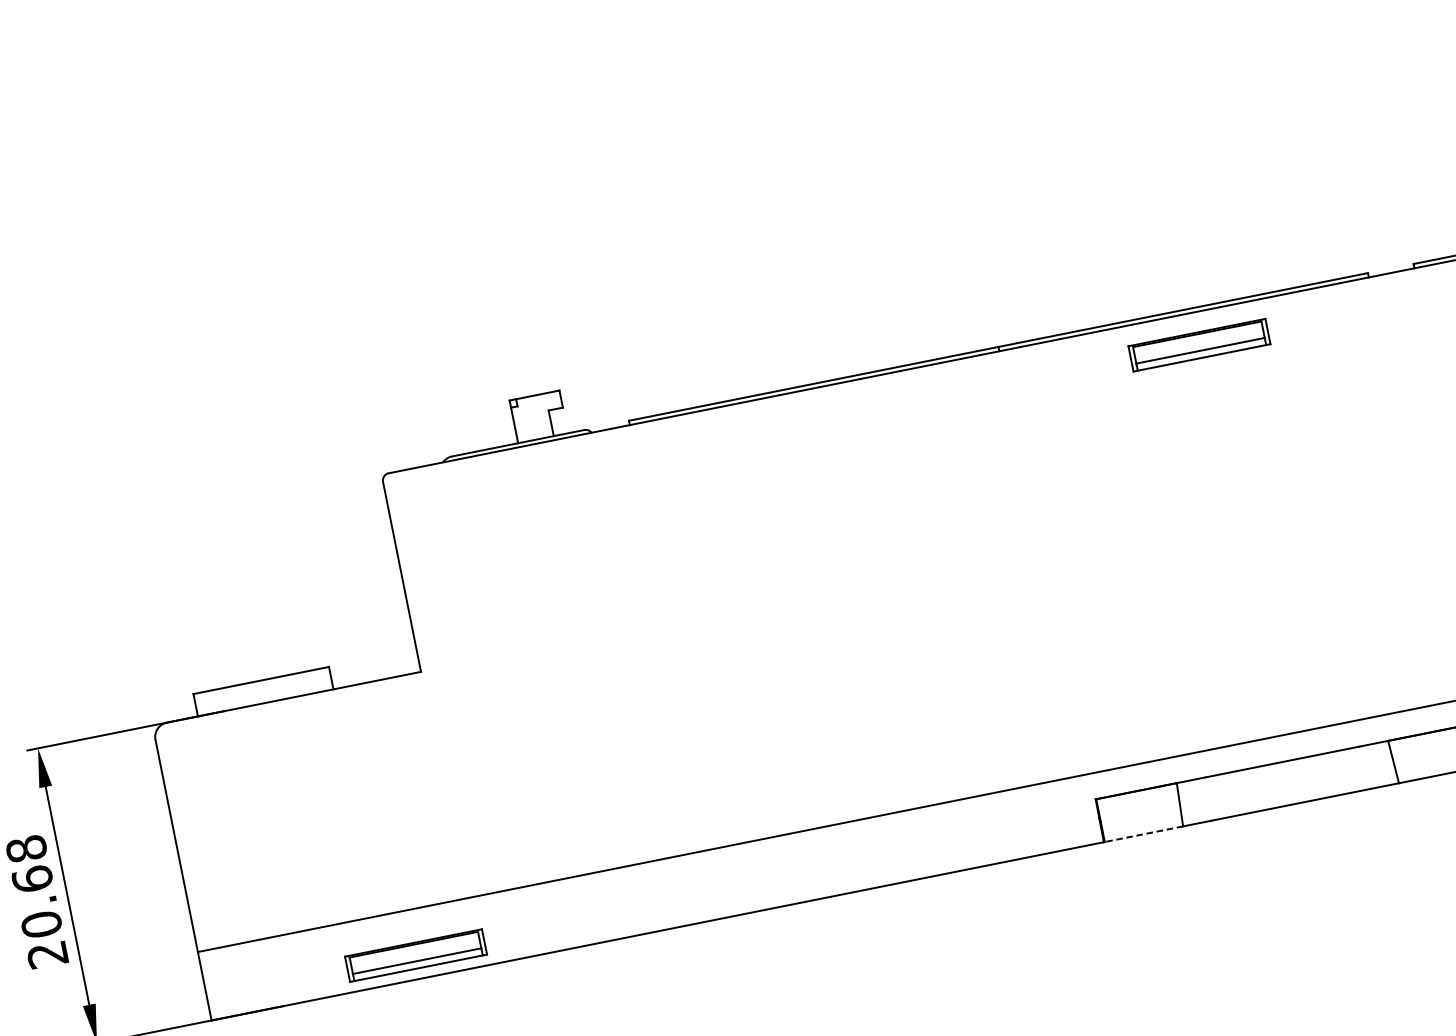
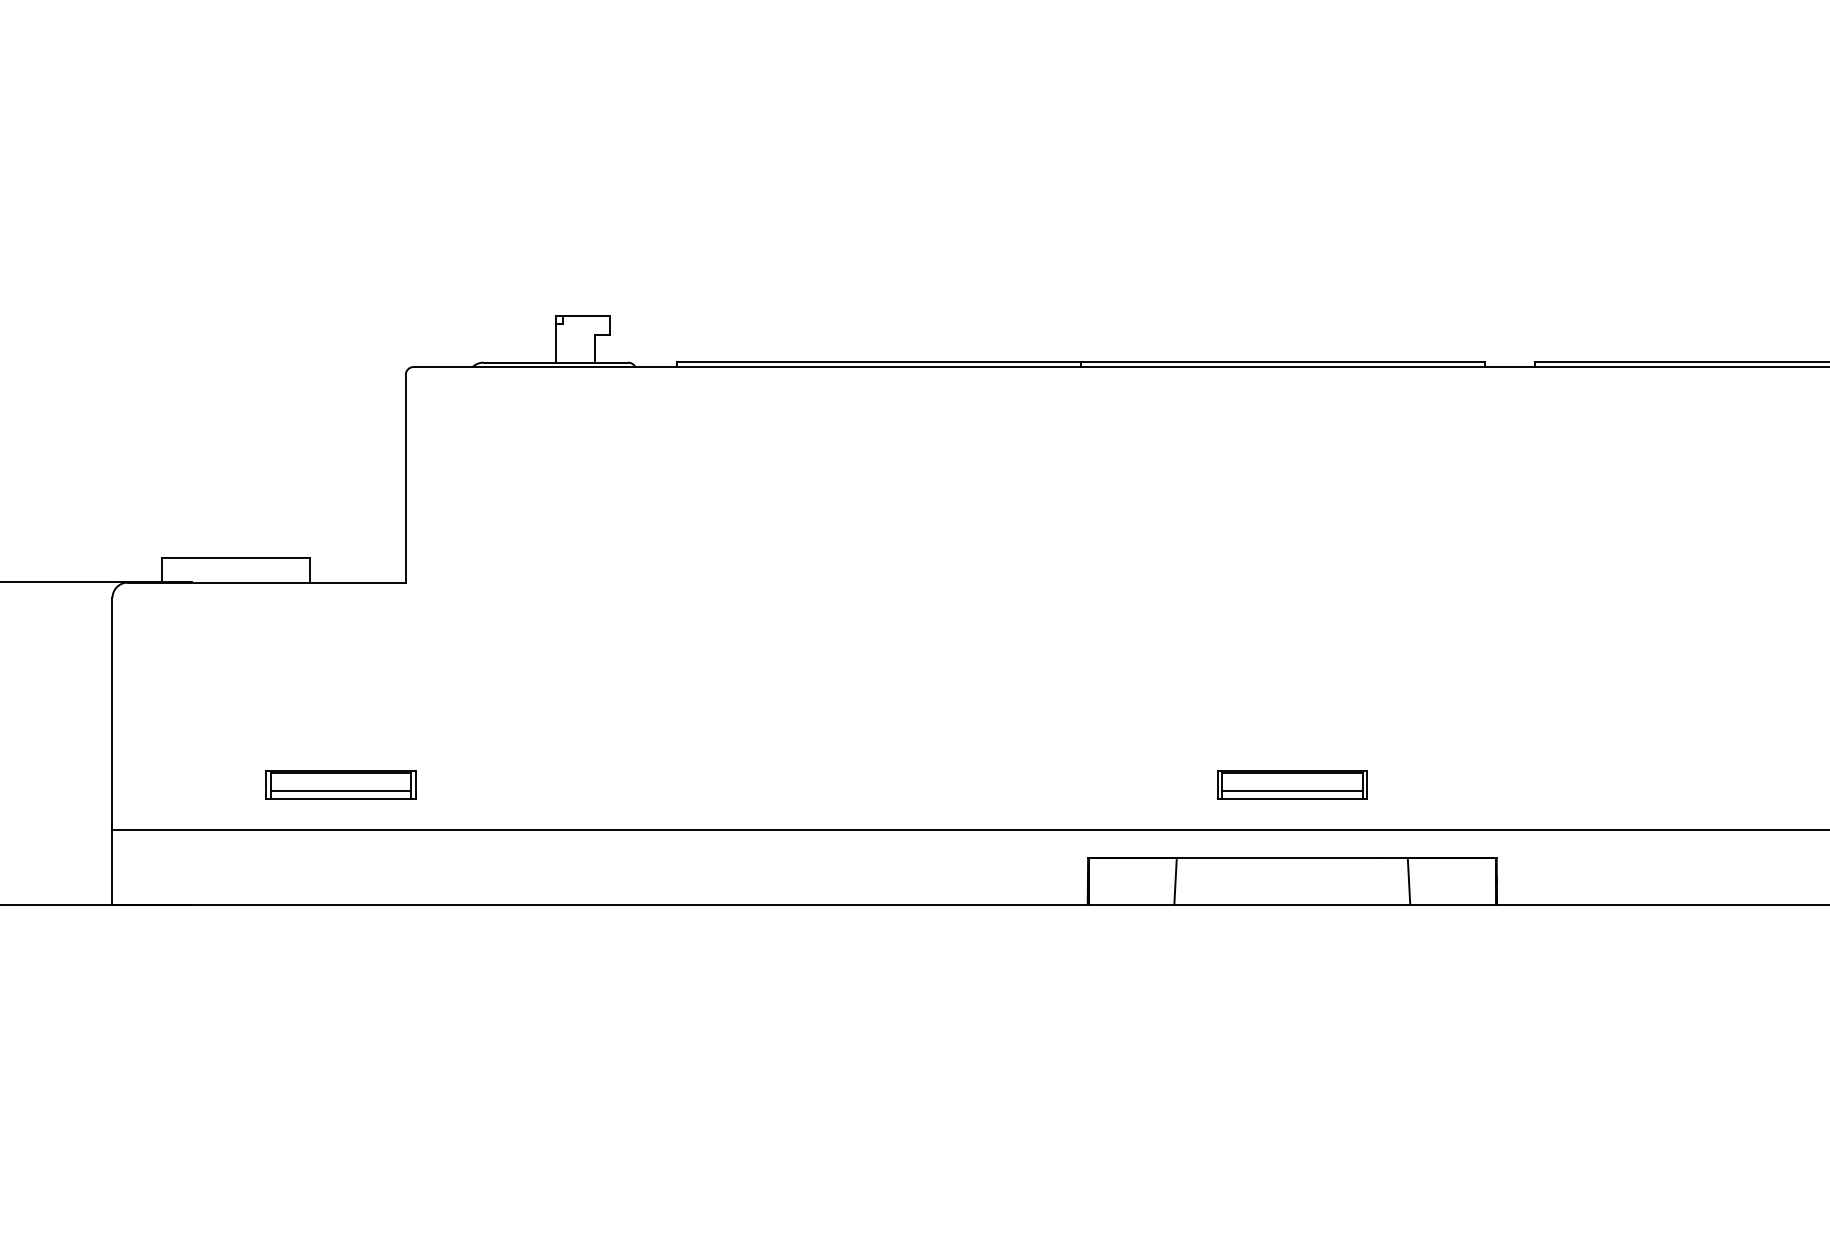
part: (1199, 345) -> (1292, 784), moved
line: (1143, 833) -> (1131, 904), dashed -> solid
part: (415, 955) -> (340, 784), moved

